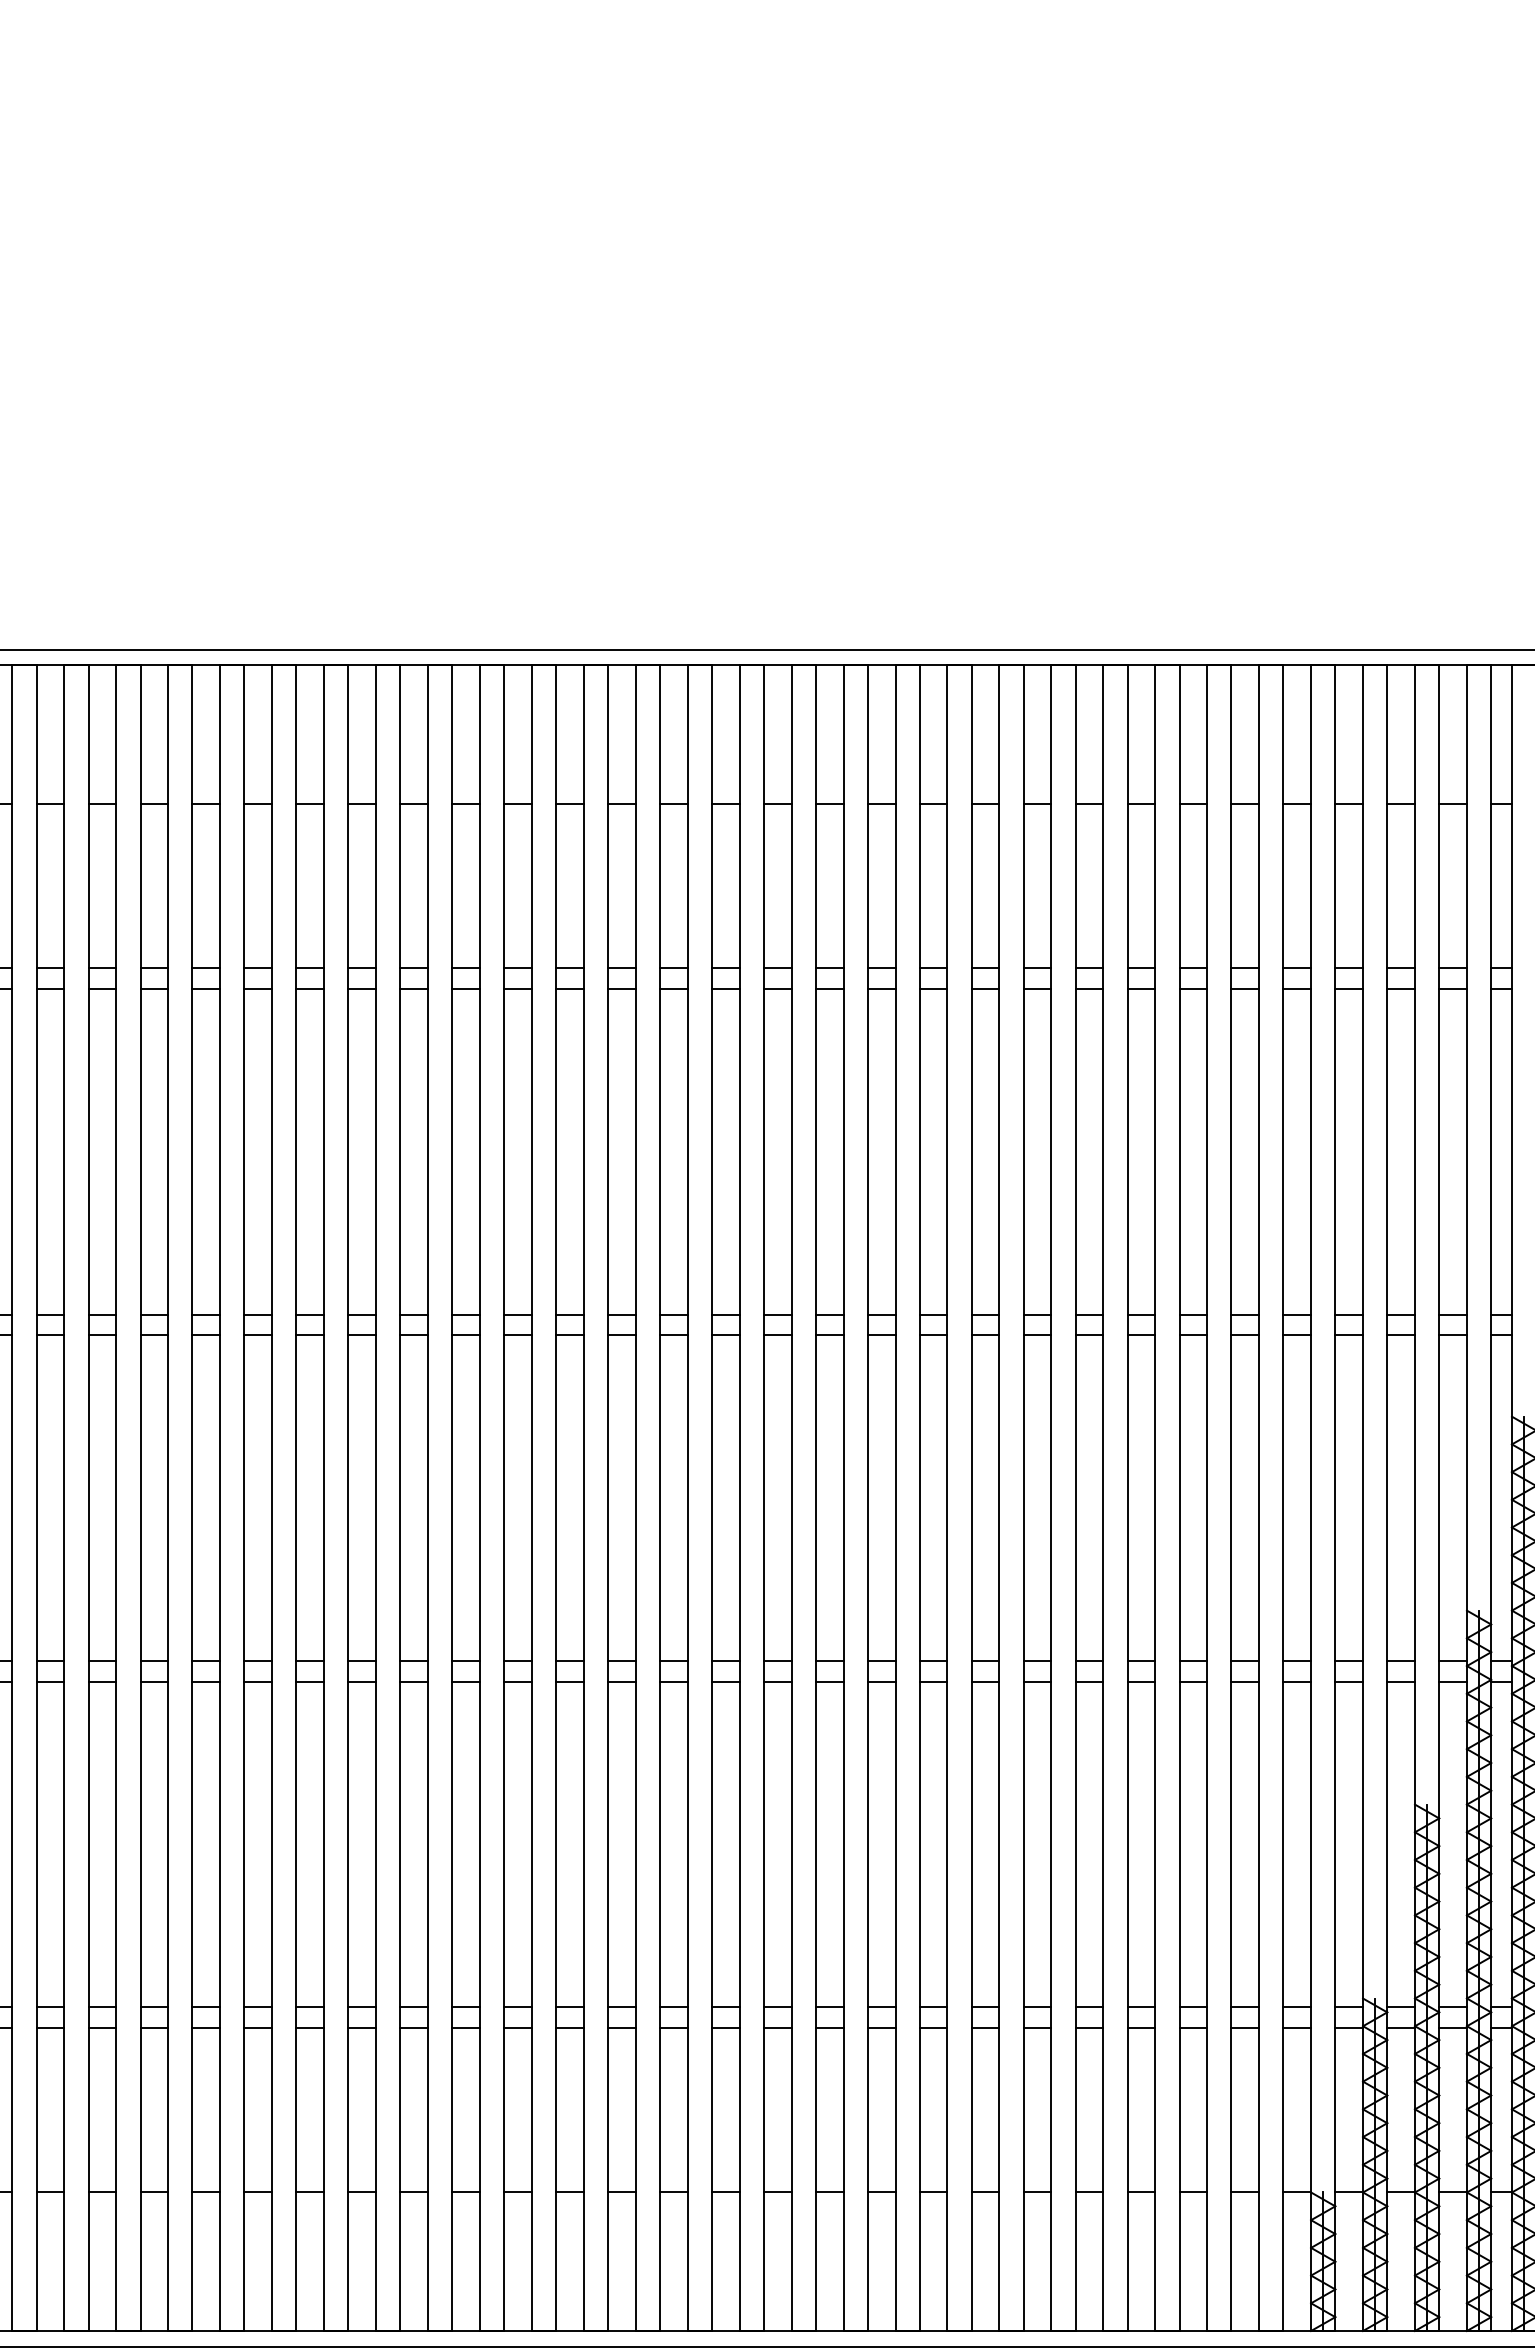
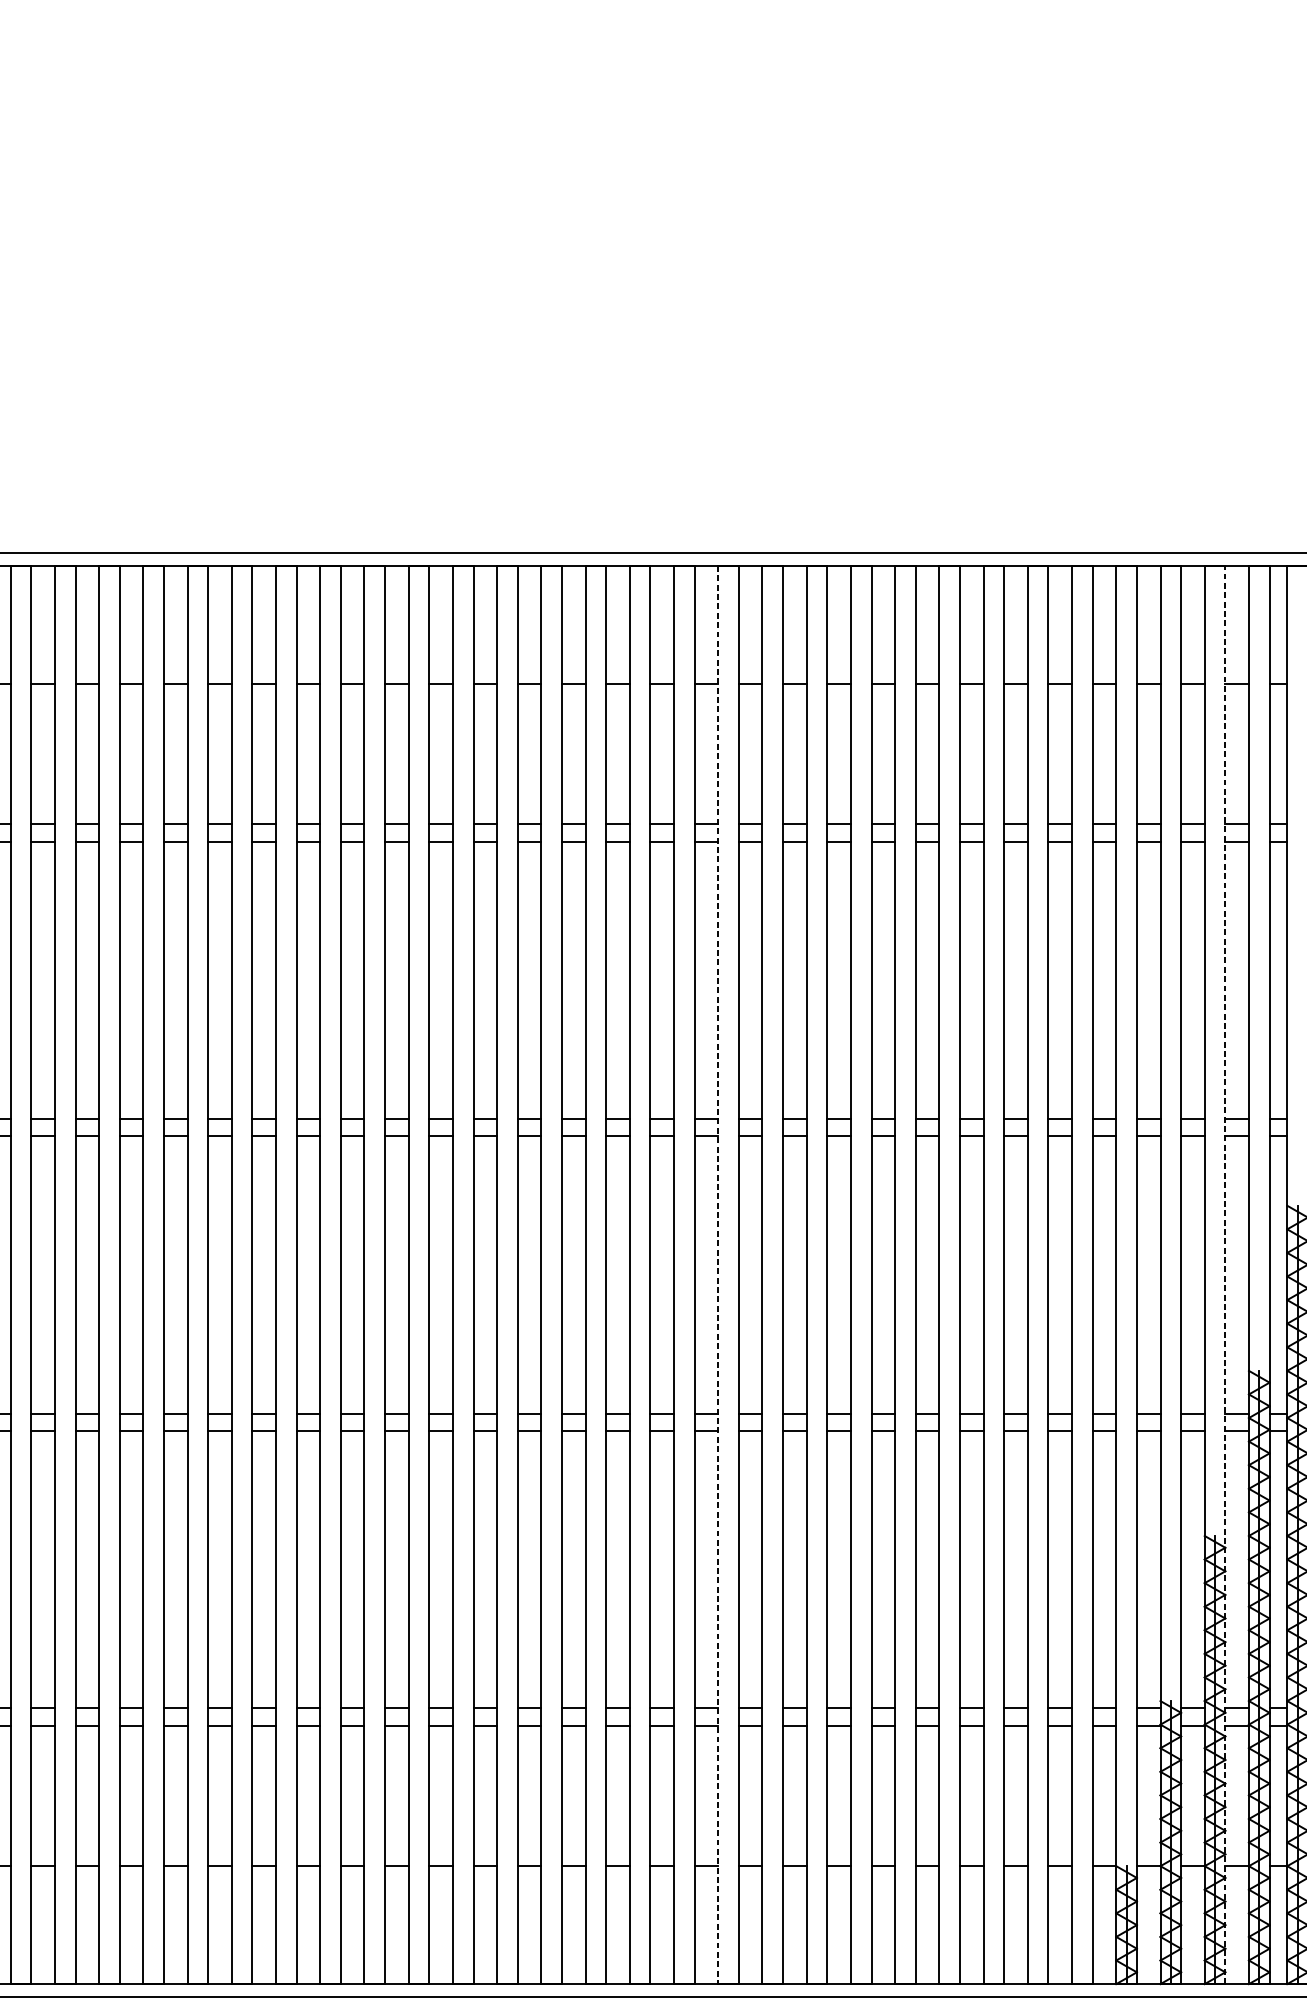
line: (843, 1498) -> (718, 1275), solid -> dashed
line: (1439, 1498) -> (1225, 1275), solid -> dashed

